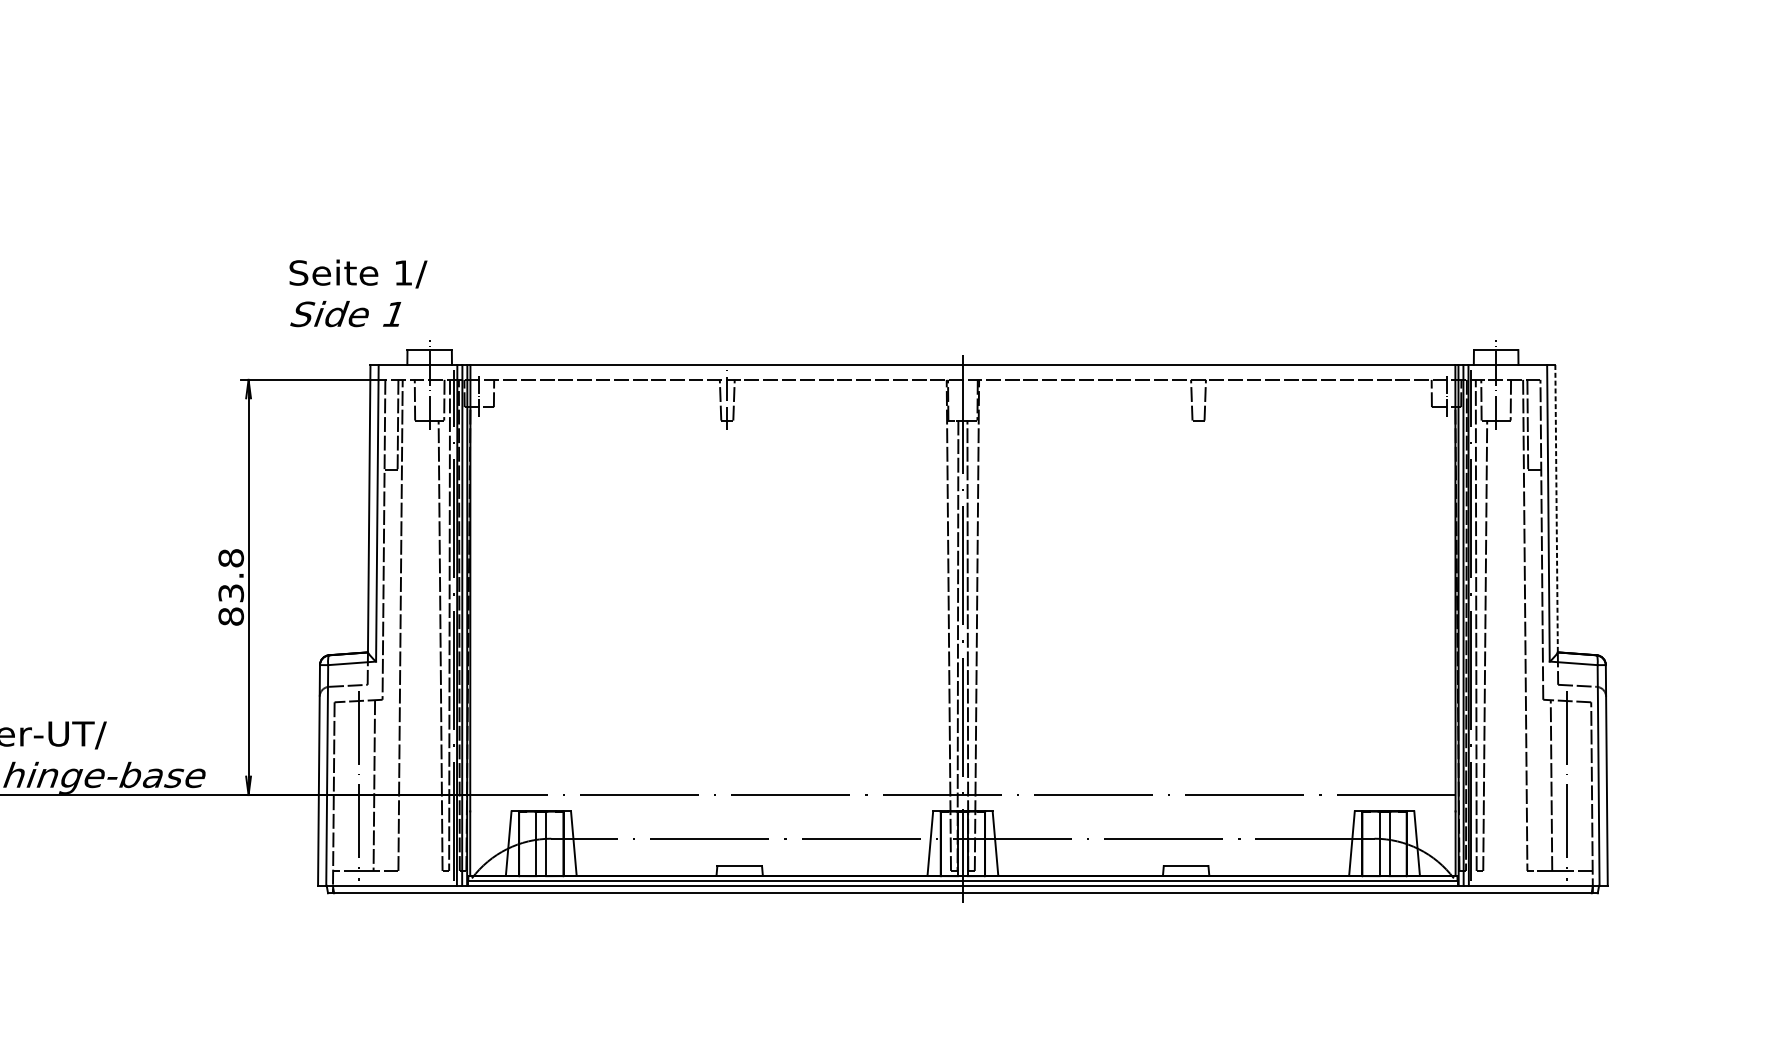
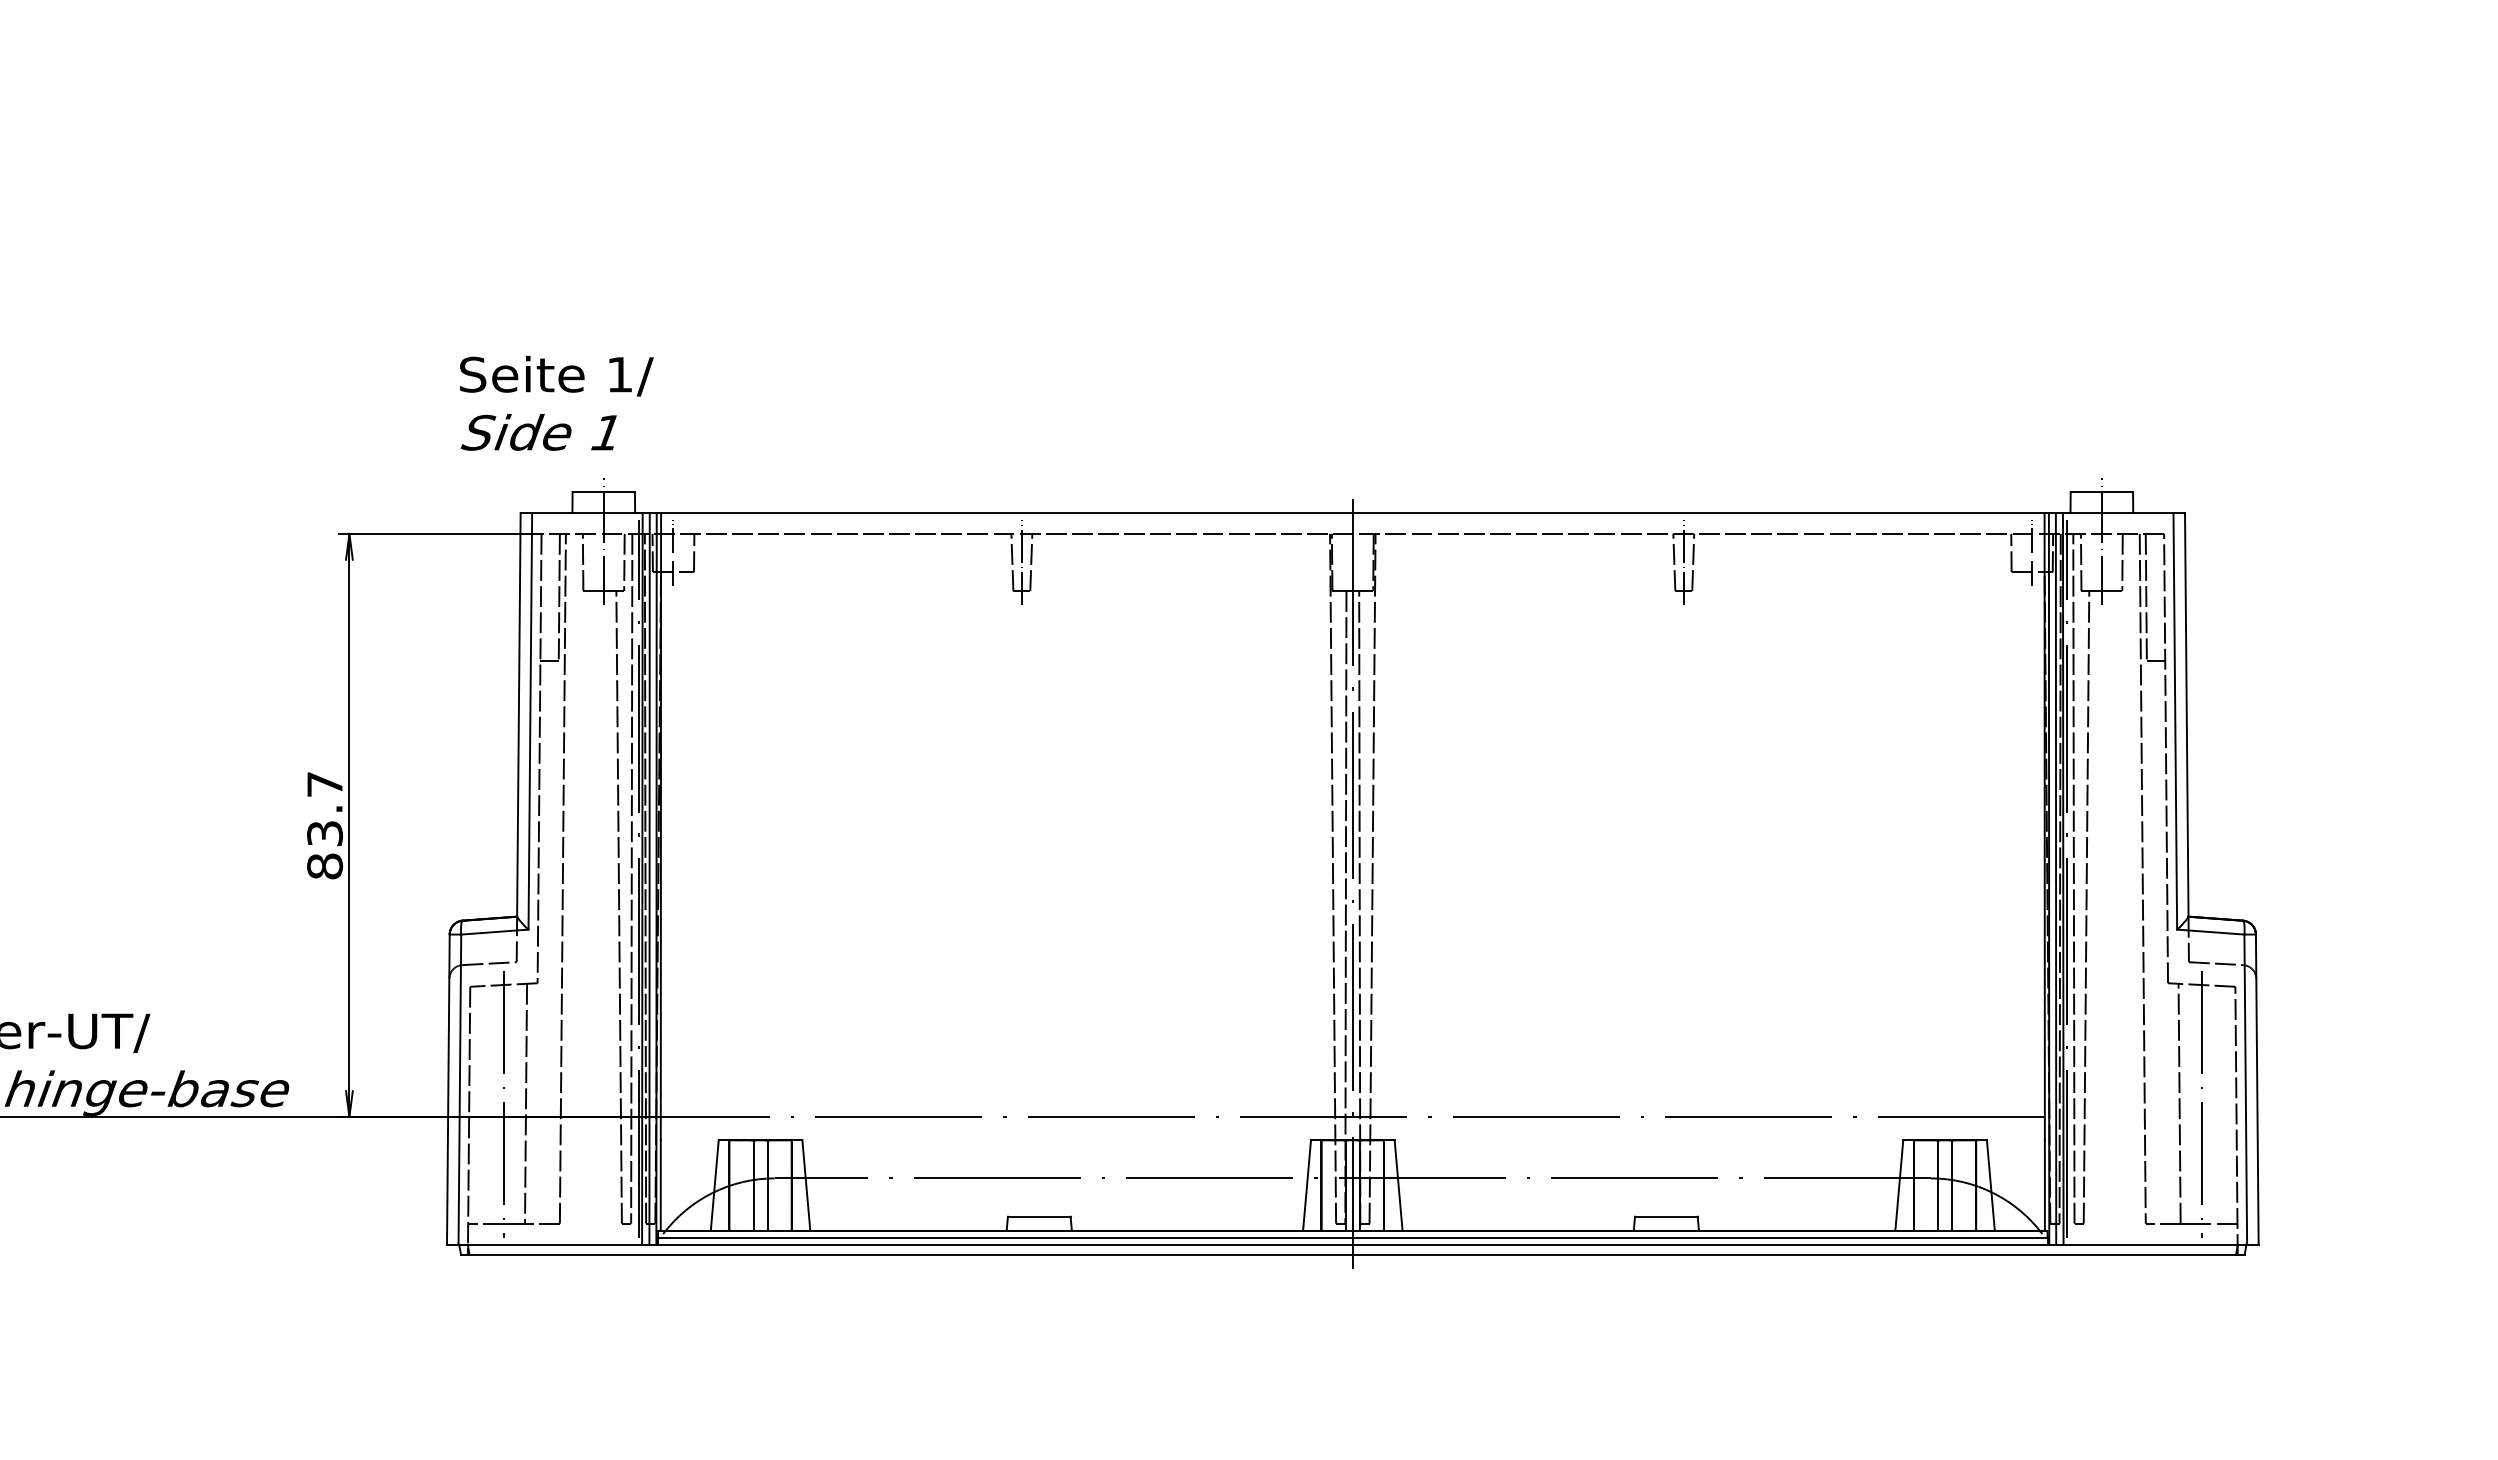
text: (358, 292) -> (556, 402), moved
line: (1198, 399) -> (1683, 561), added
line: (1556, 508) -> (2186, 714), dashed -> solid
text: (231, 558) -> (325, 784), 83.8 -> 83.7

